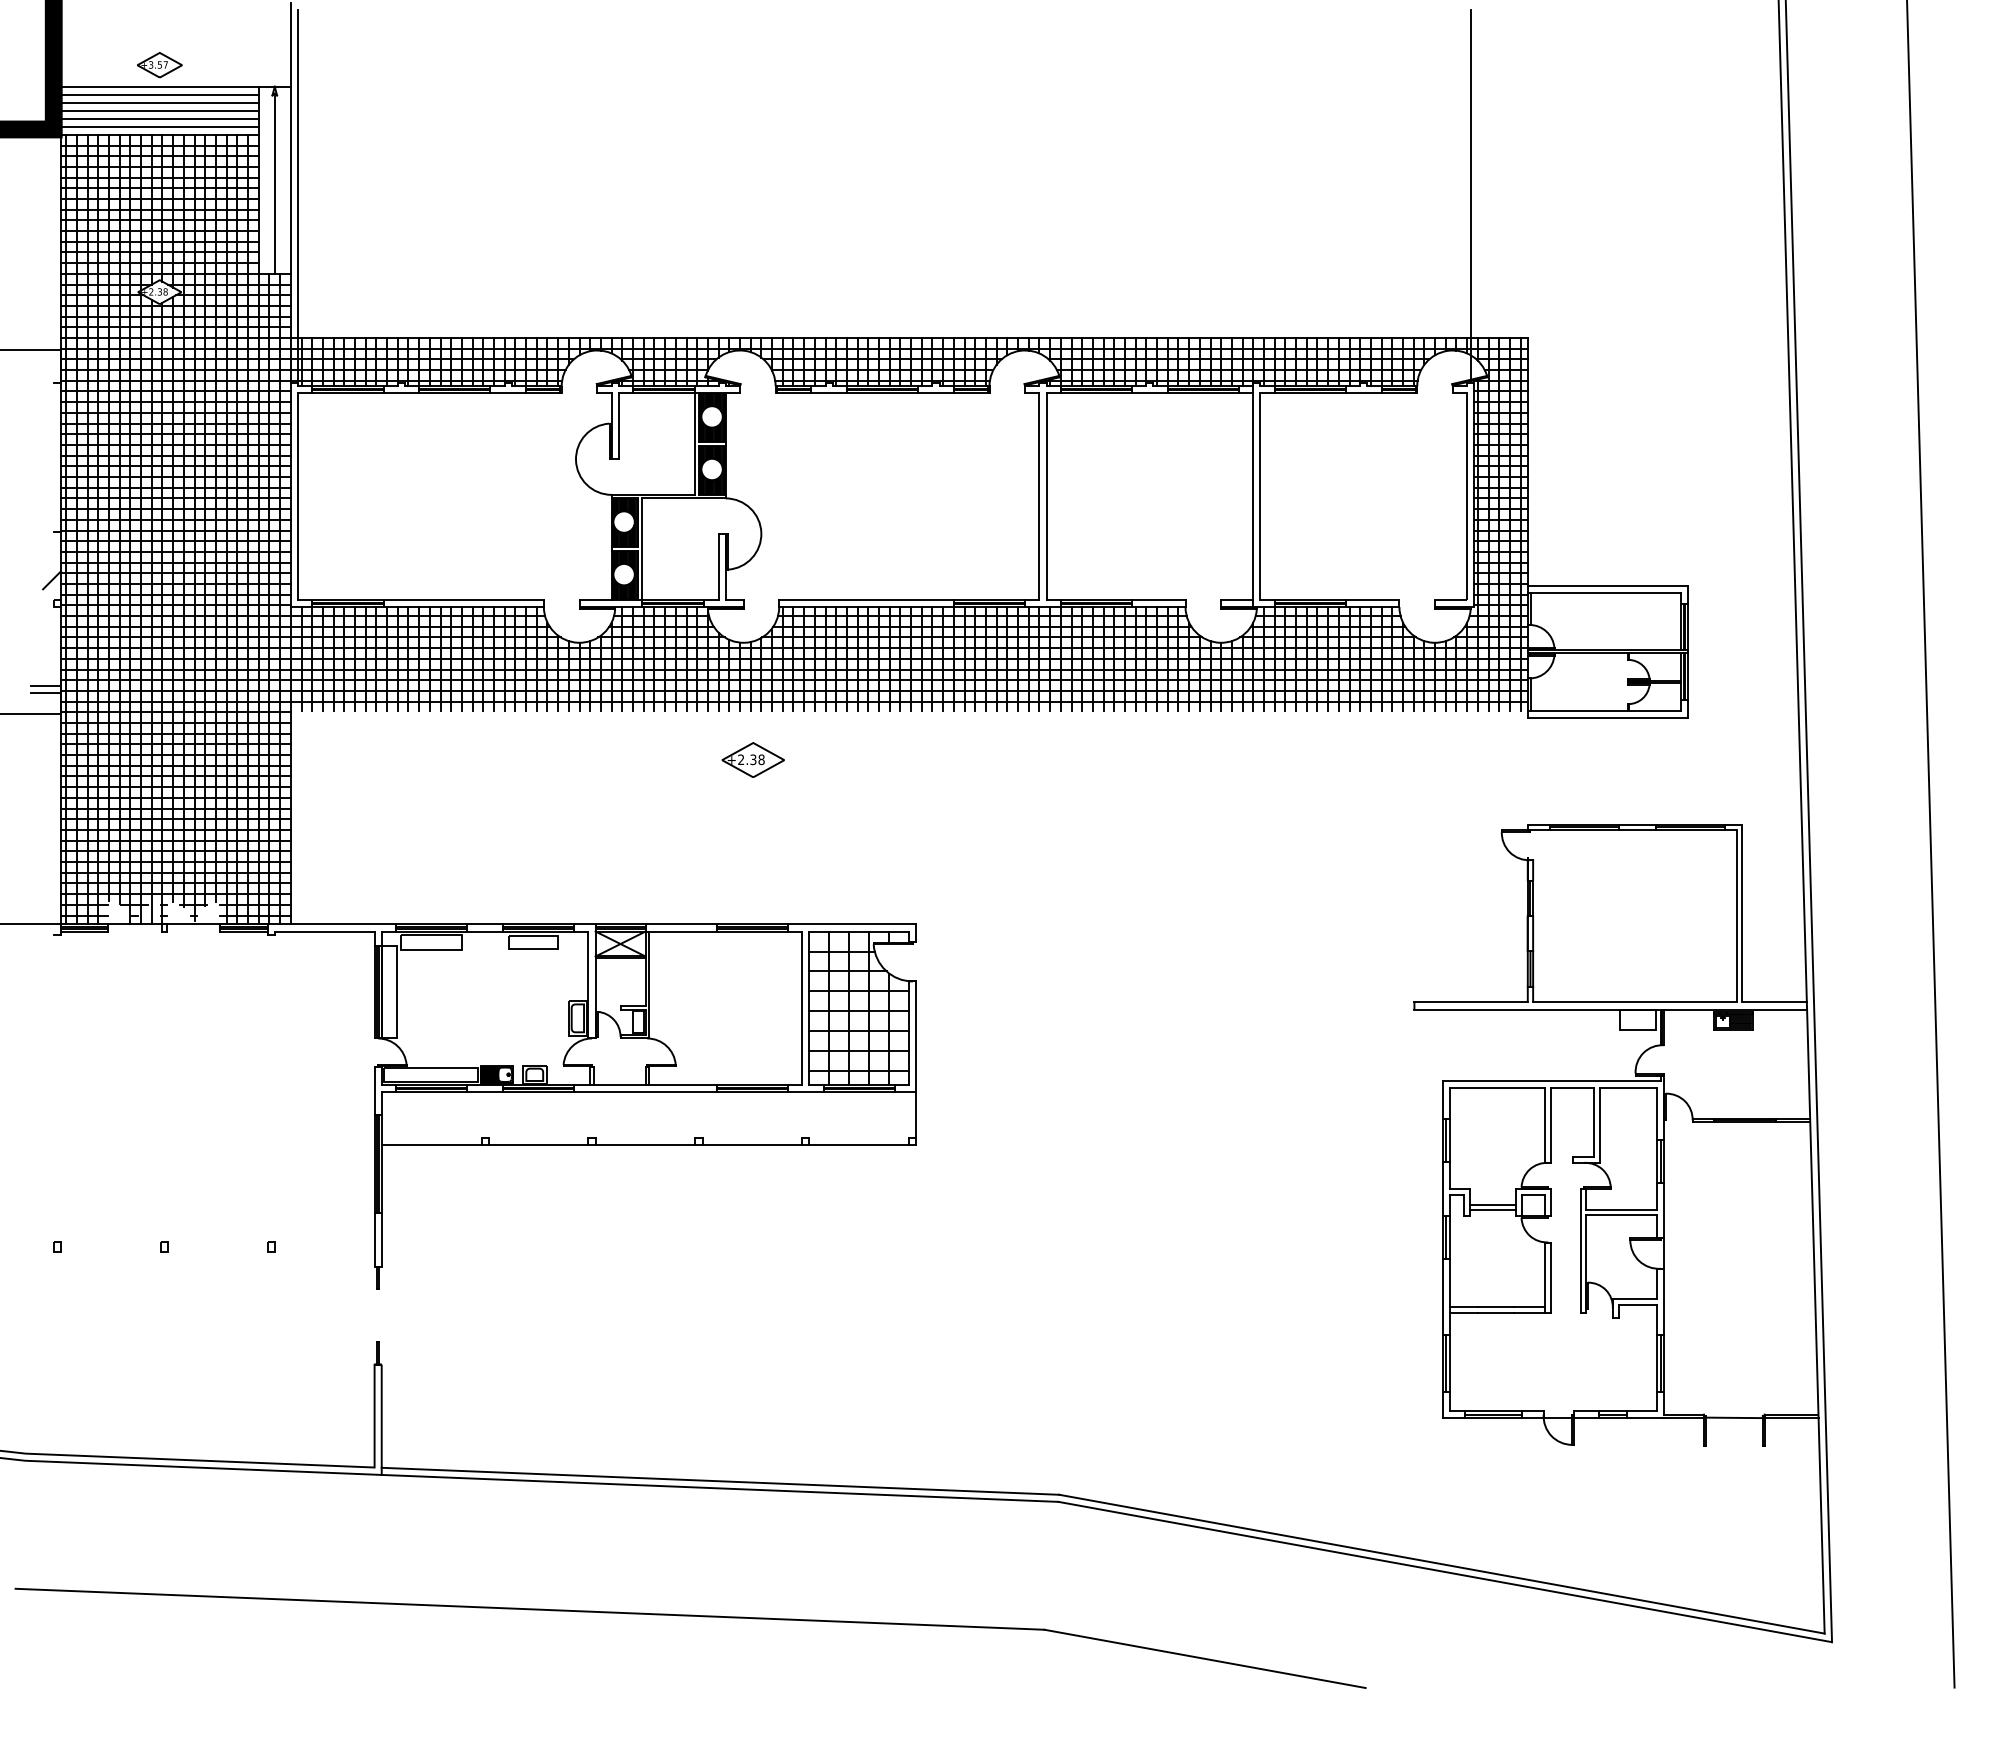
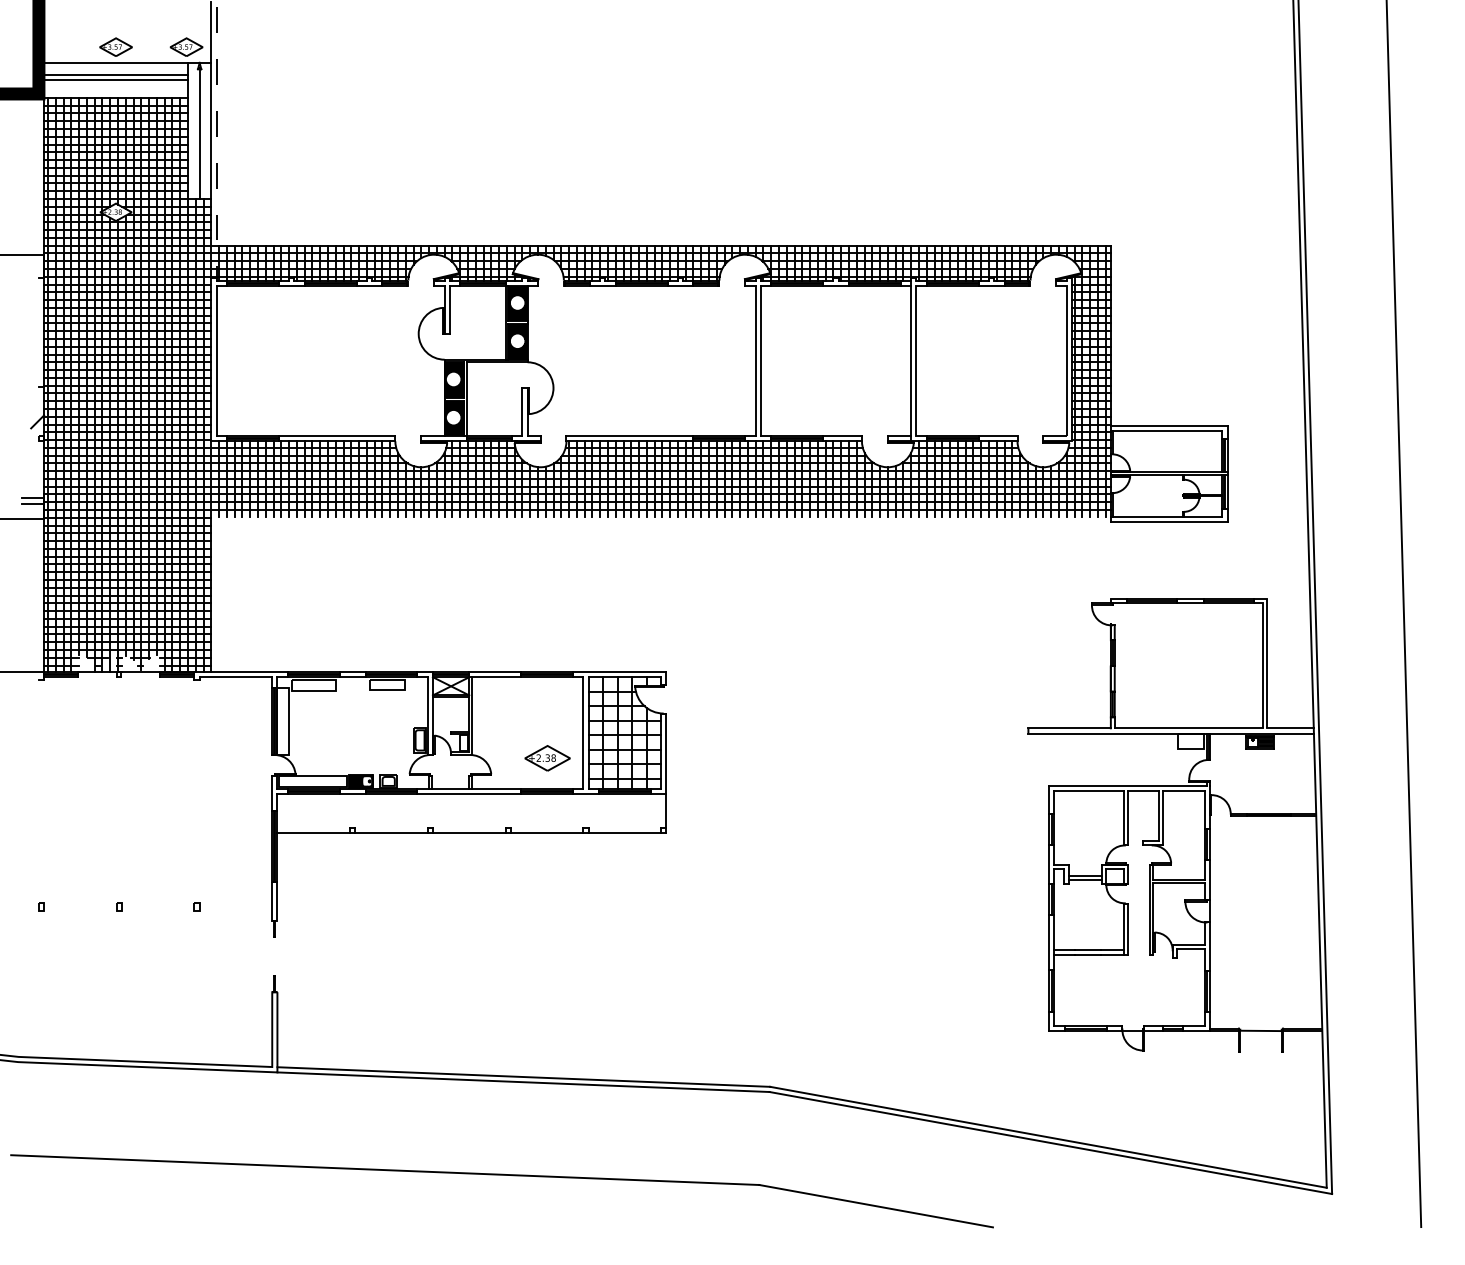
part: (256, 65) -> (186, 47), added
line: (159, 94) -> (115, 68), removed
line: (159, 118) -> (115, 86), removed
line: (159, 126) -> (115, 91), removed
line: (1470, 194) -> (1069, 141), removed
line: (297, 196) -> (216, 142), solid -> dashed
part: (752, 759) -> (547, 757), moved

